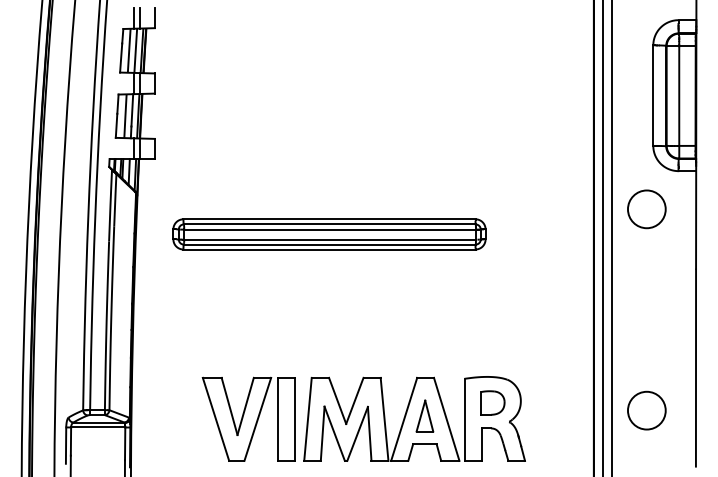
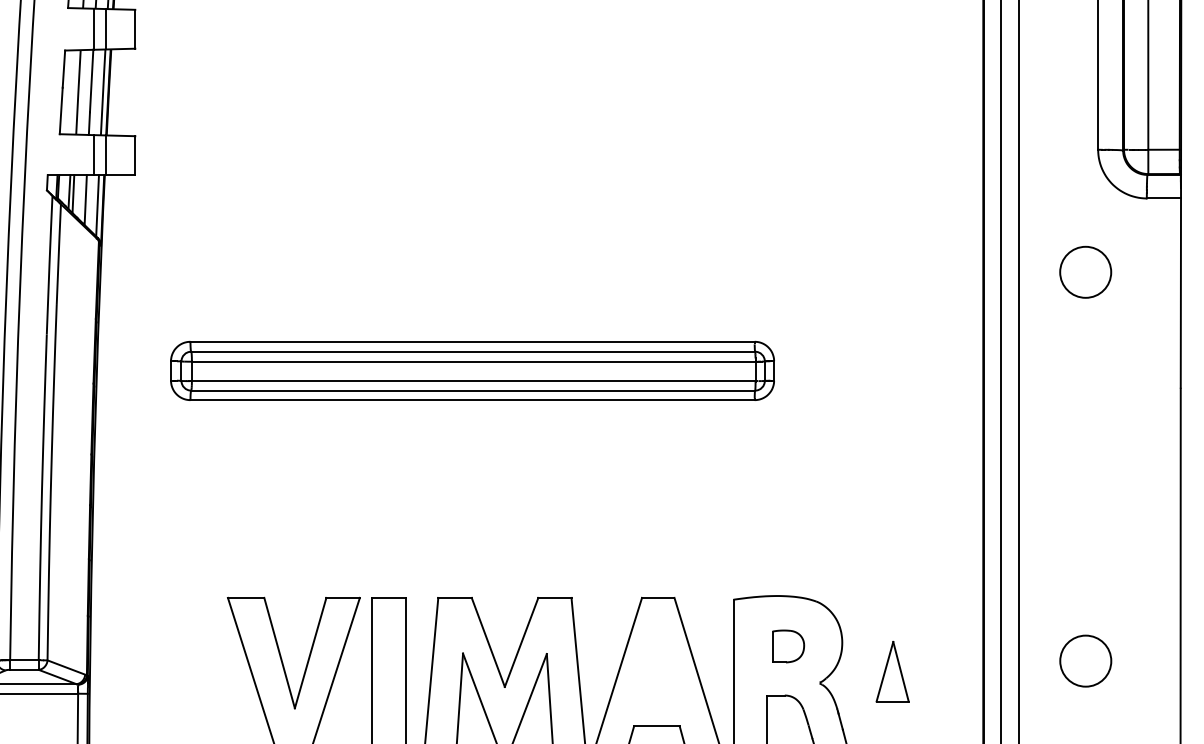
circle: (646, 209) -> (1085, 272), size x0.7
part: (329, 234) -> (472, 371), moved
part: (492, 402) -> (787, 645), size x0.7
circle: (646, 410) -> (1085, 660), size x0.7
part: (424, 415) -> (891, 670), moved

